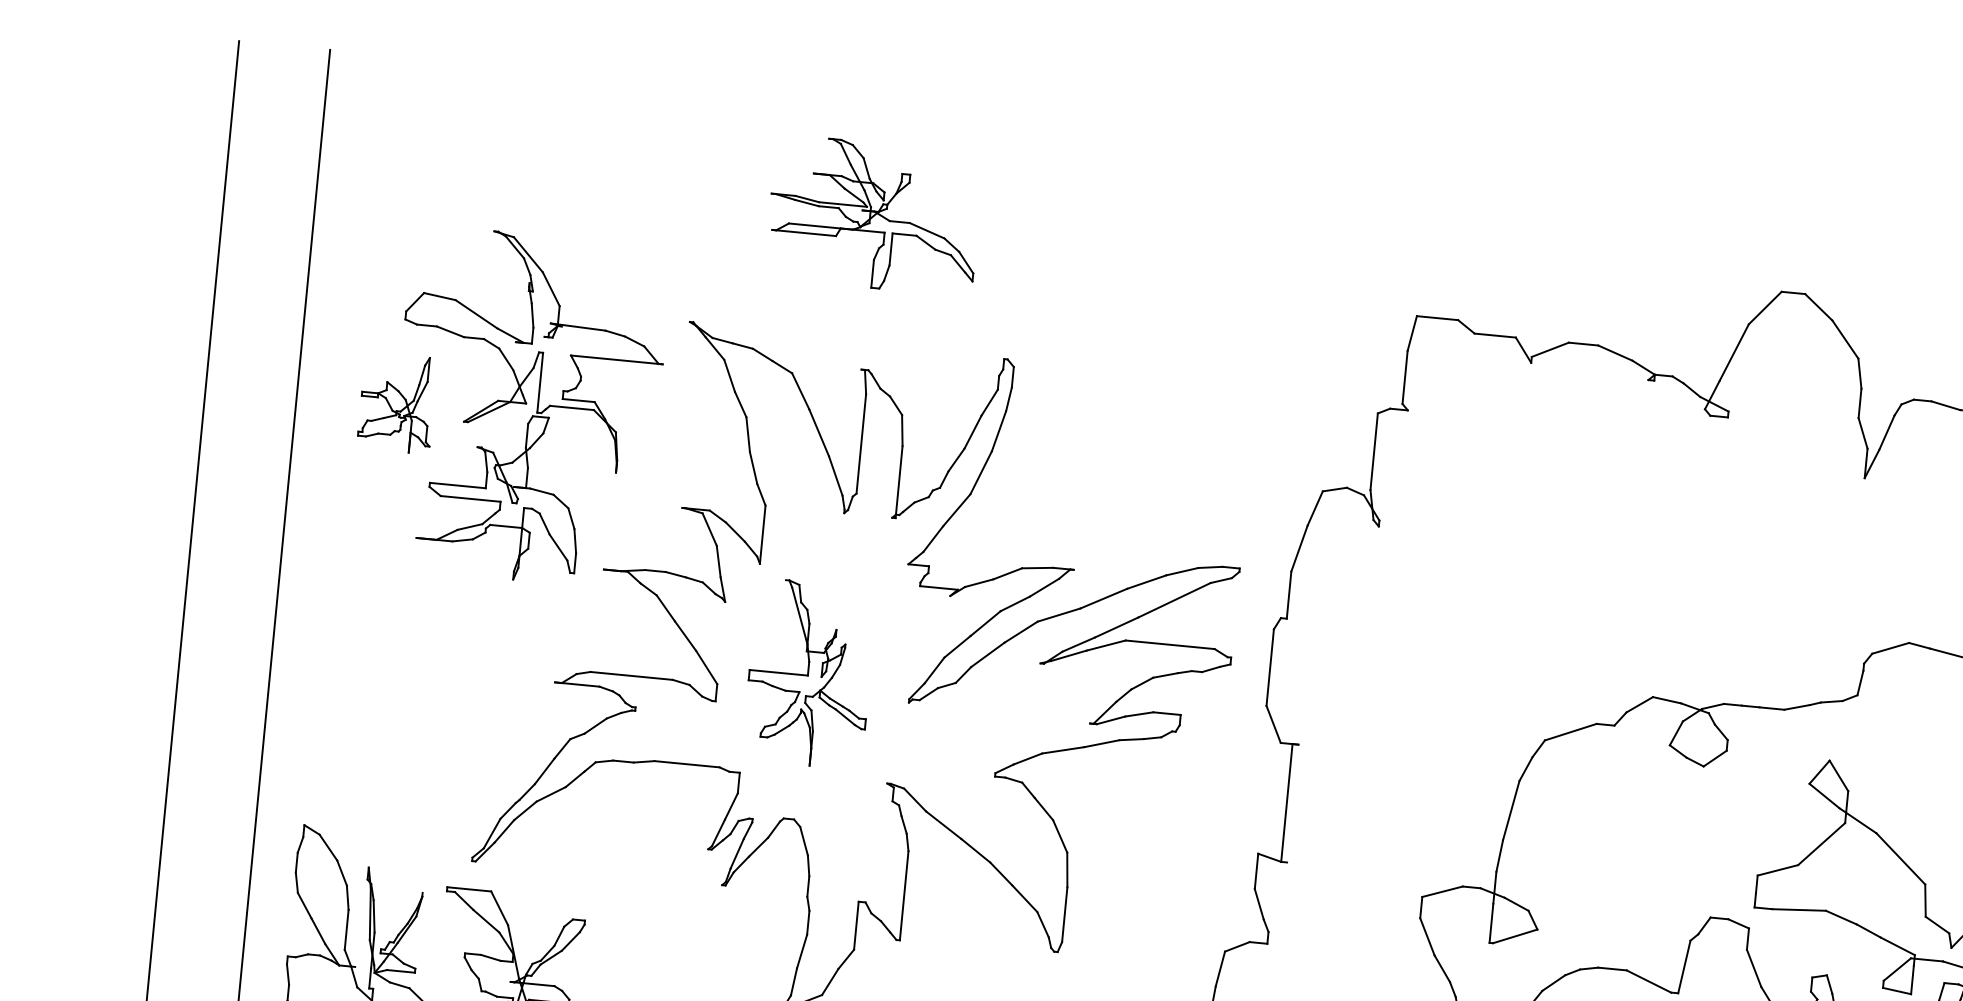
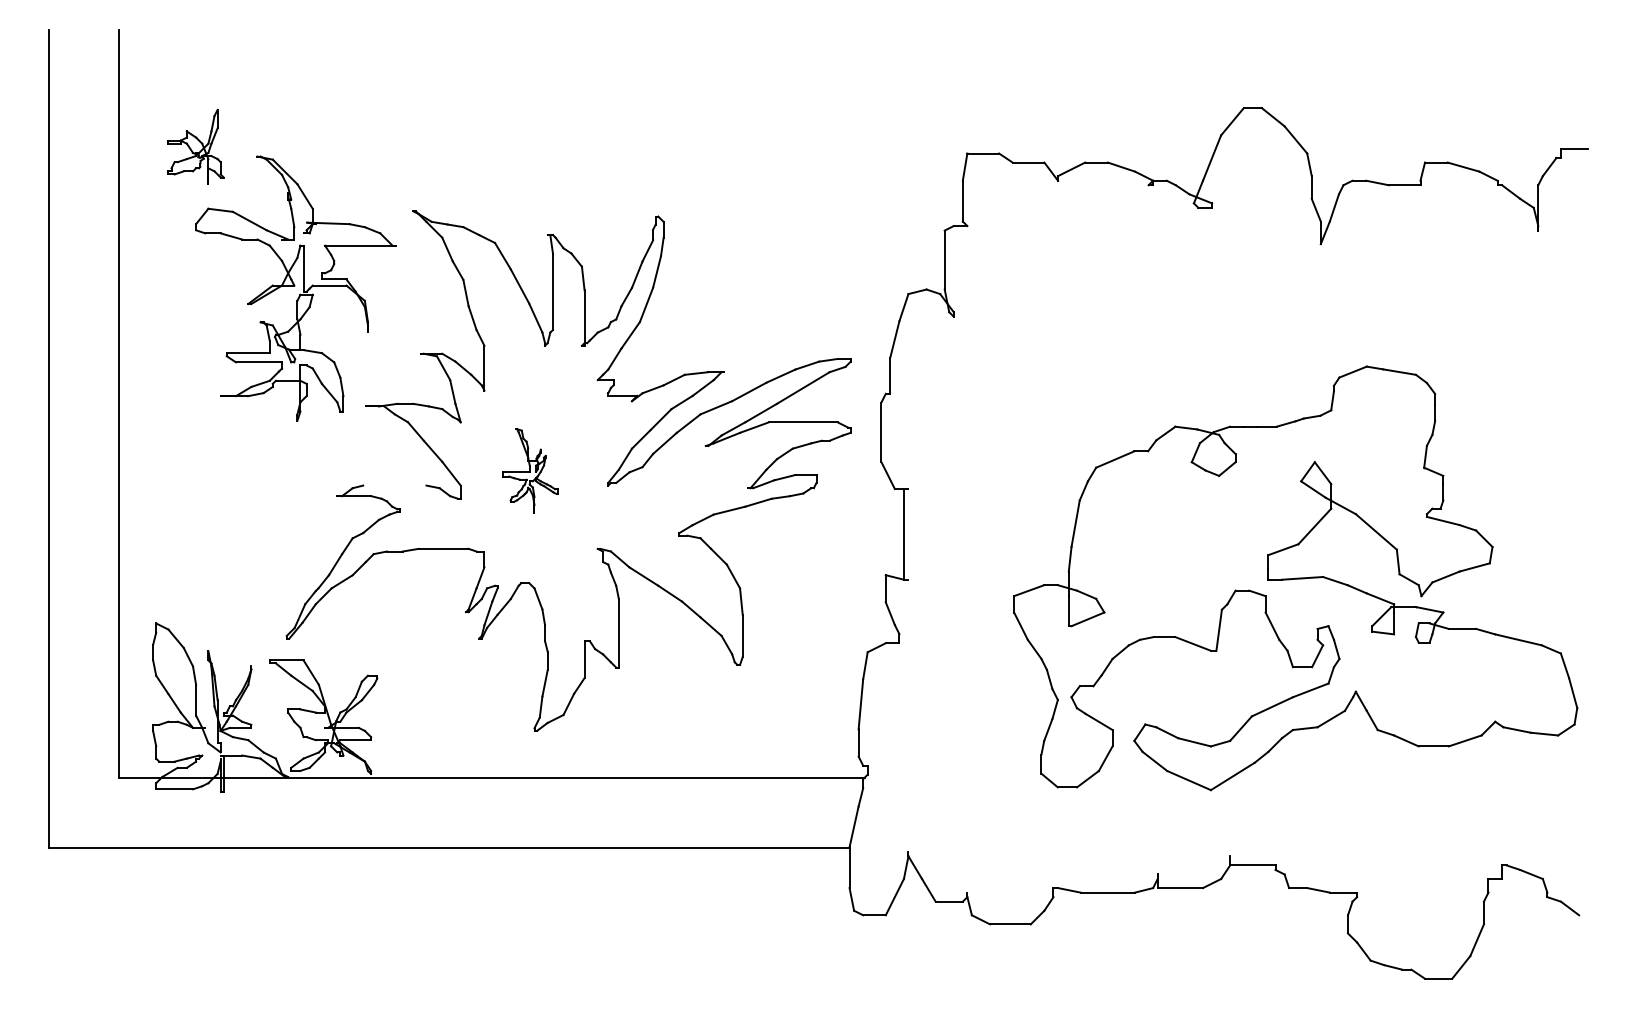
part: (873, 215) -> (545, 116), removed
part: (396, 402) -> (195, 146), moved
part: (809, 673) -> (530, 470), size x0.6
line: (631, 675) -> (394, 485), removed

